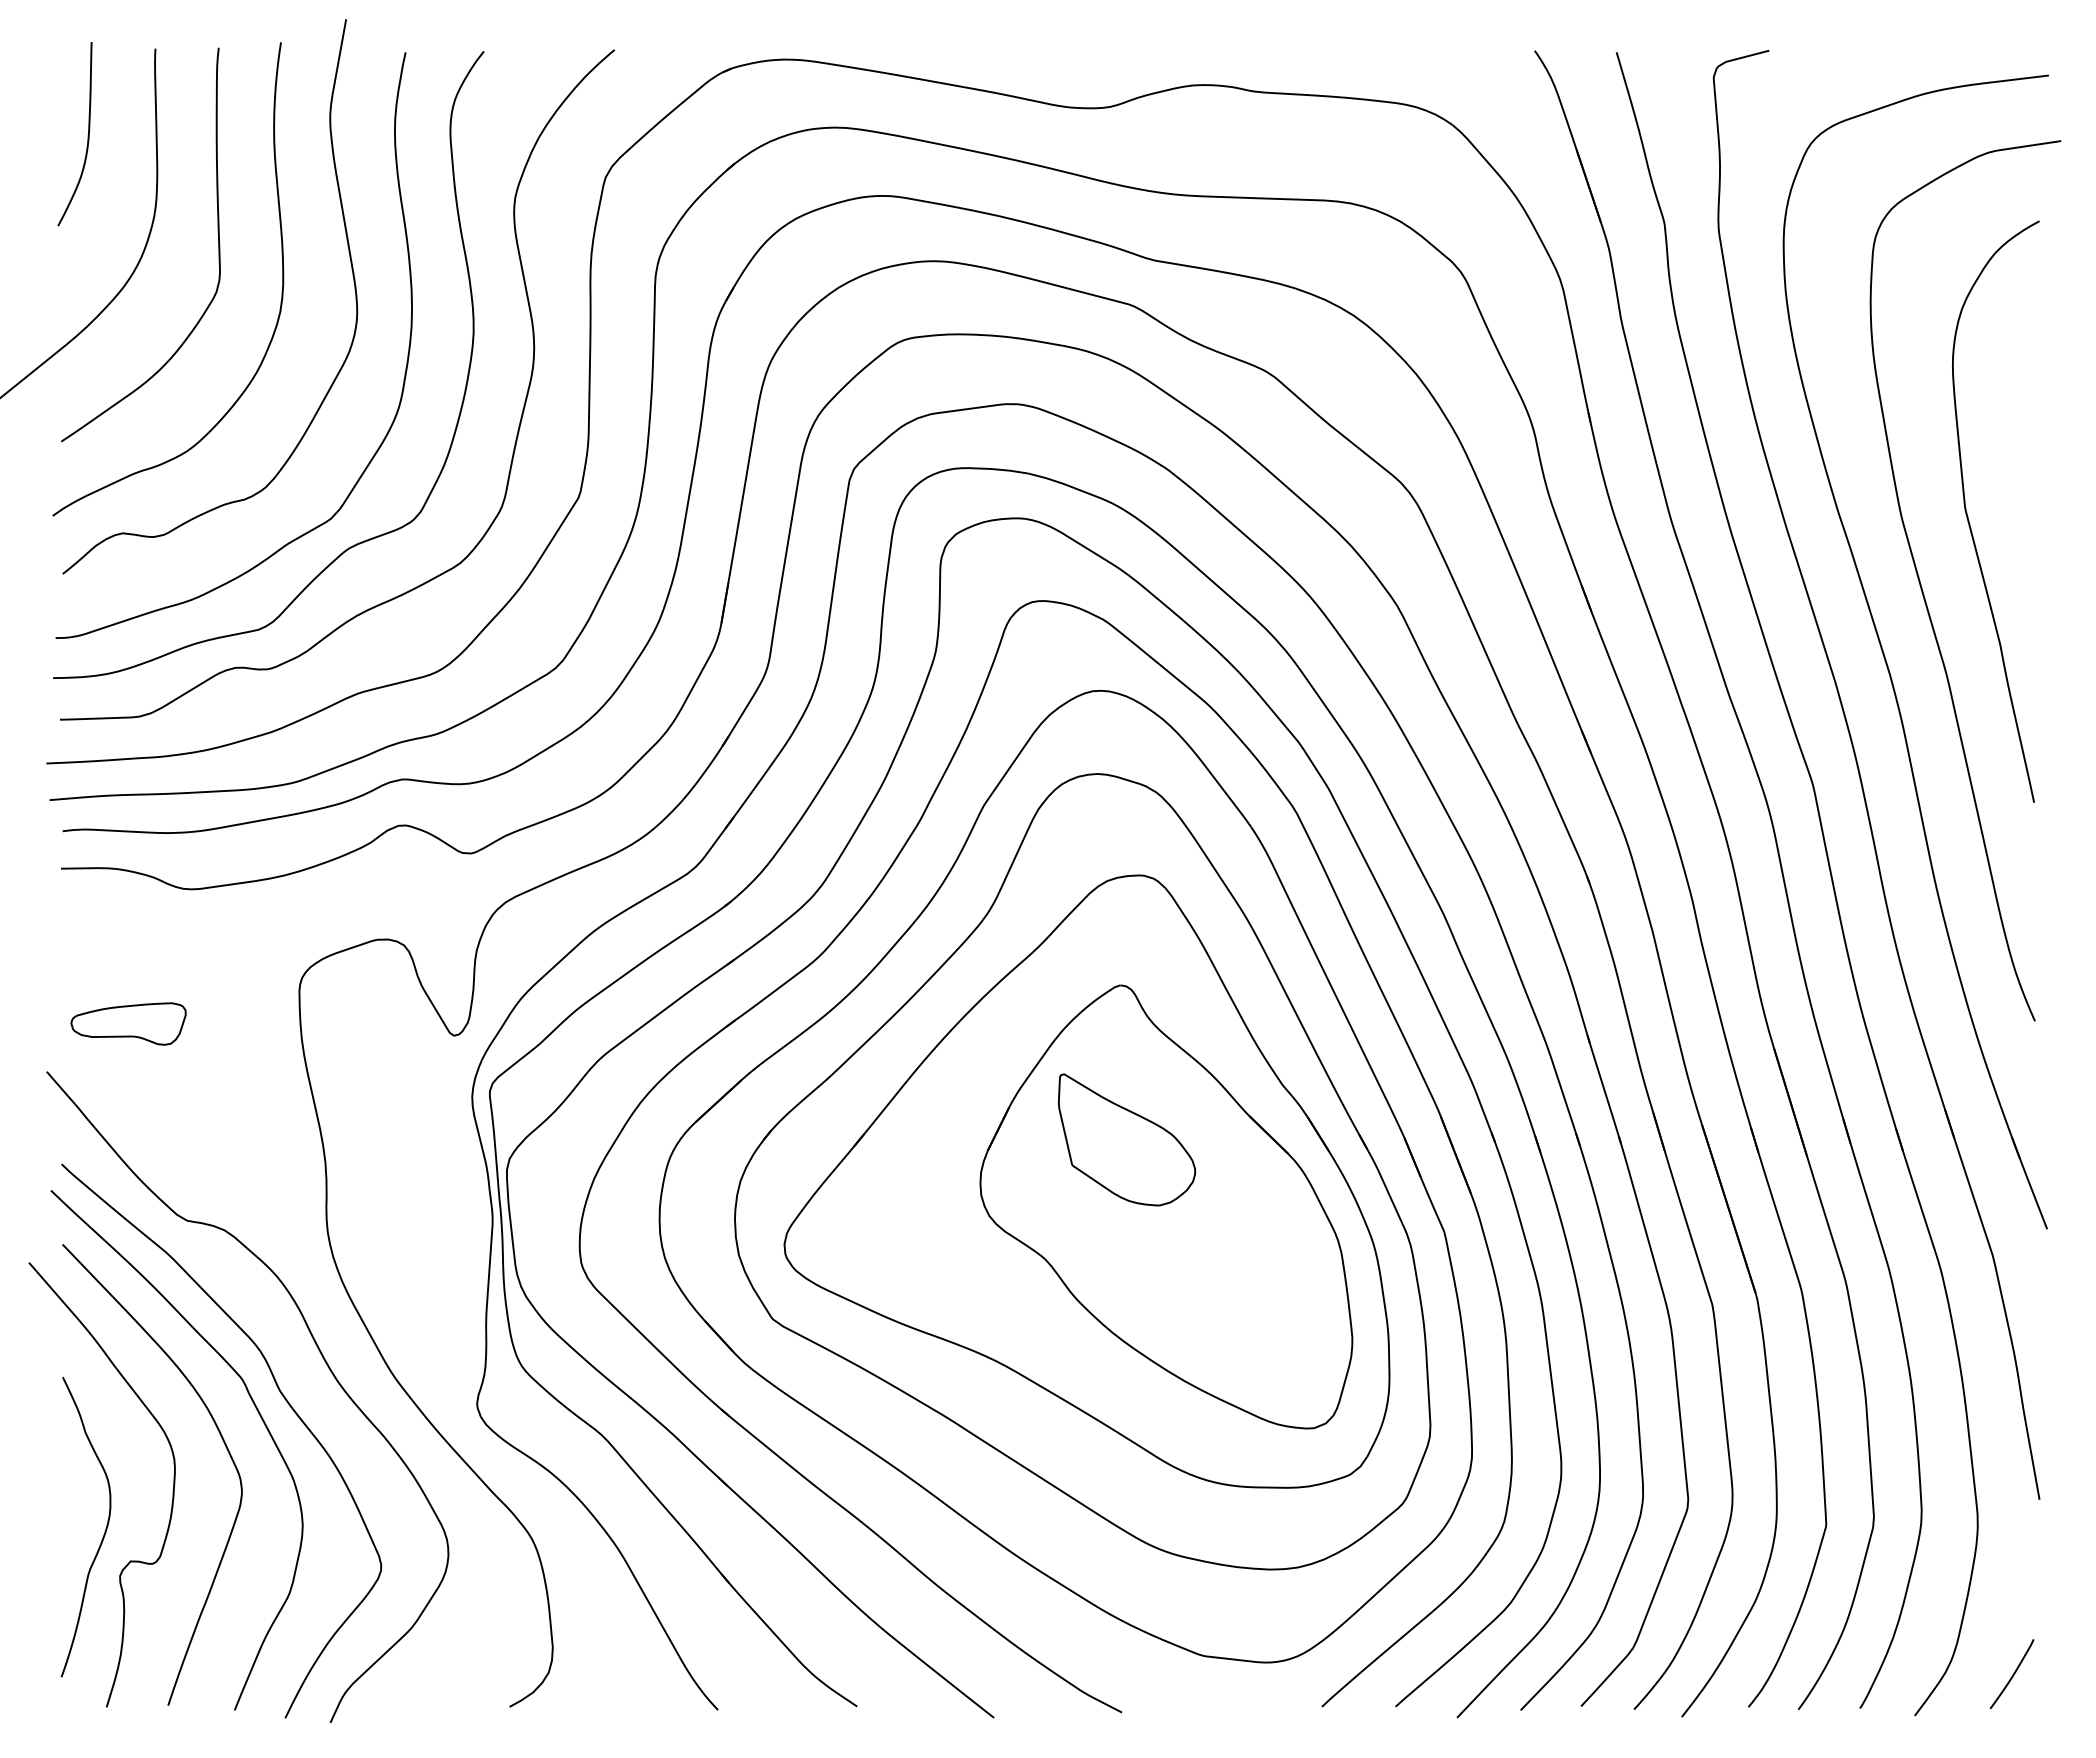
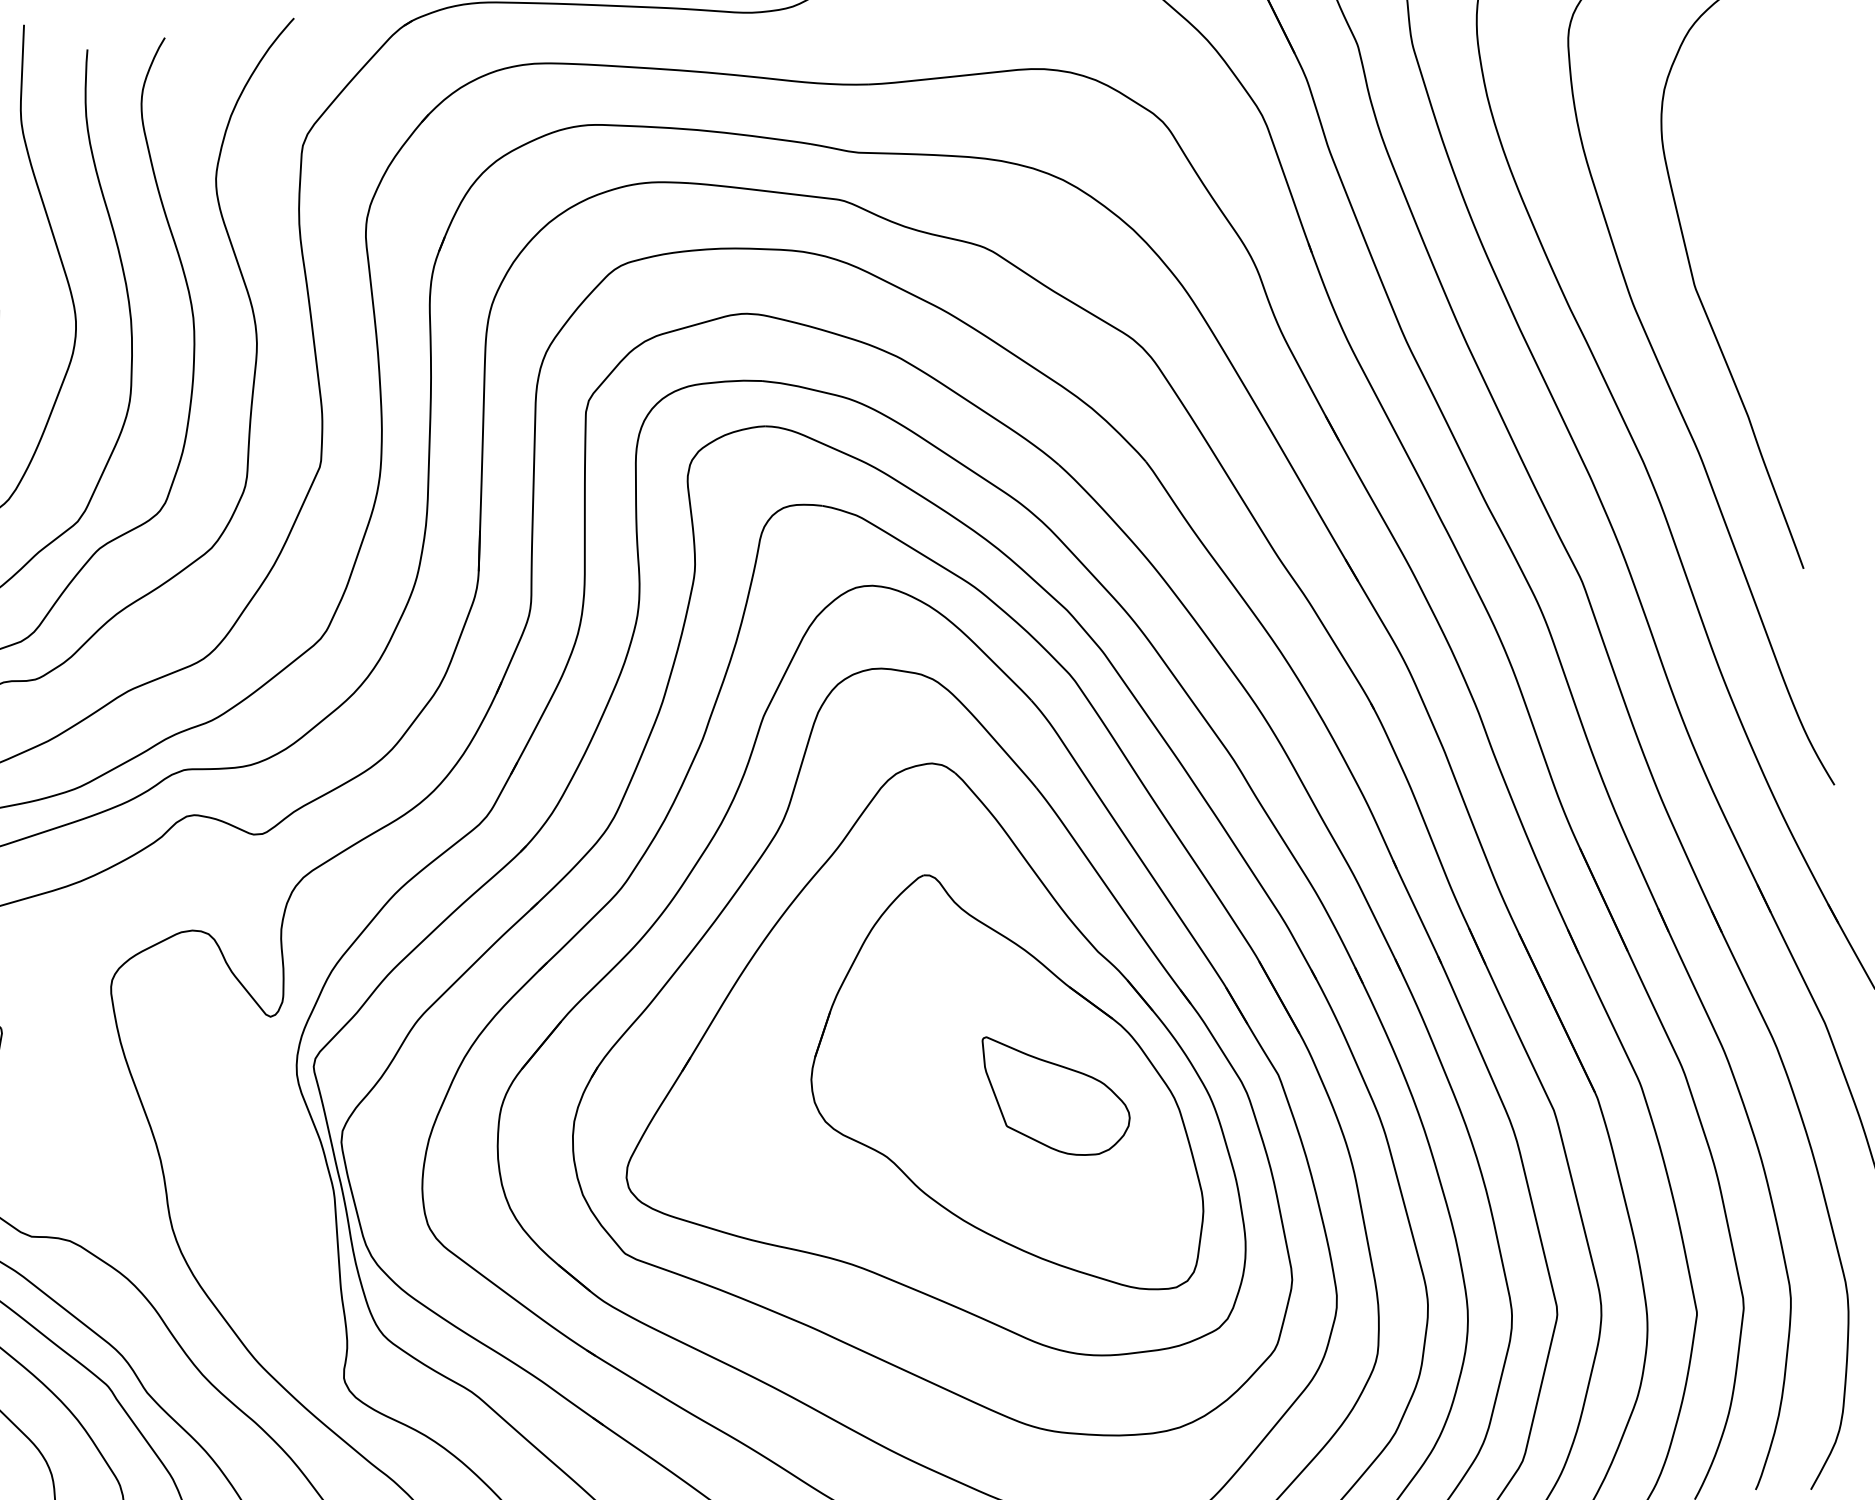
part: (1126, 1139) -> (1056, 1093), moved

